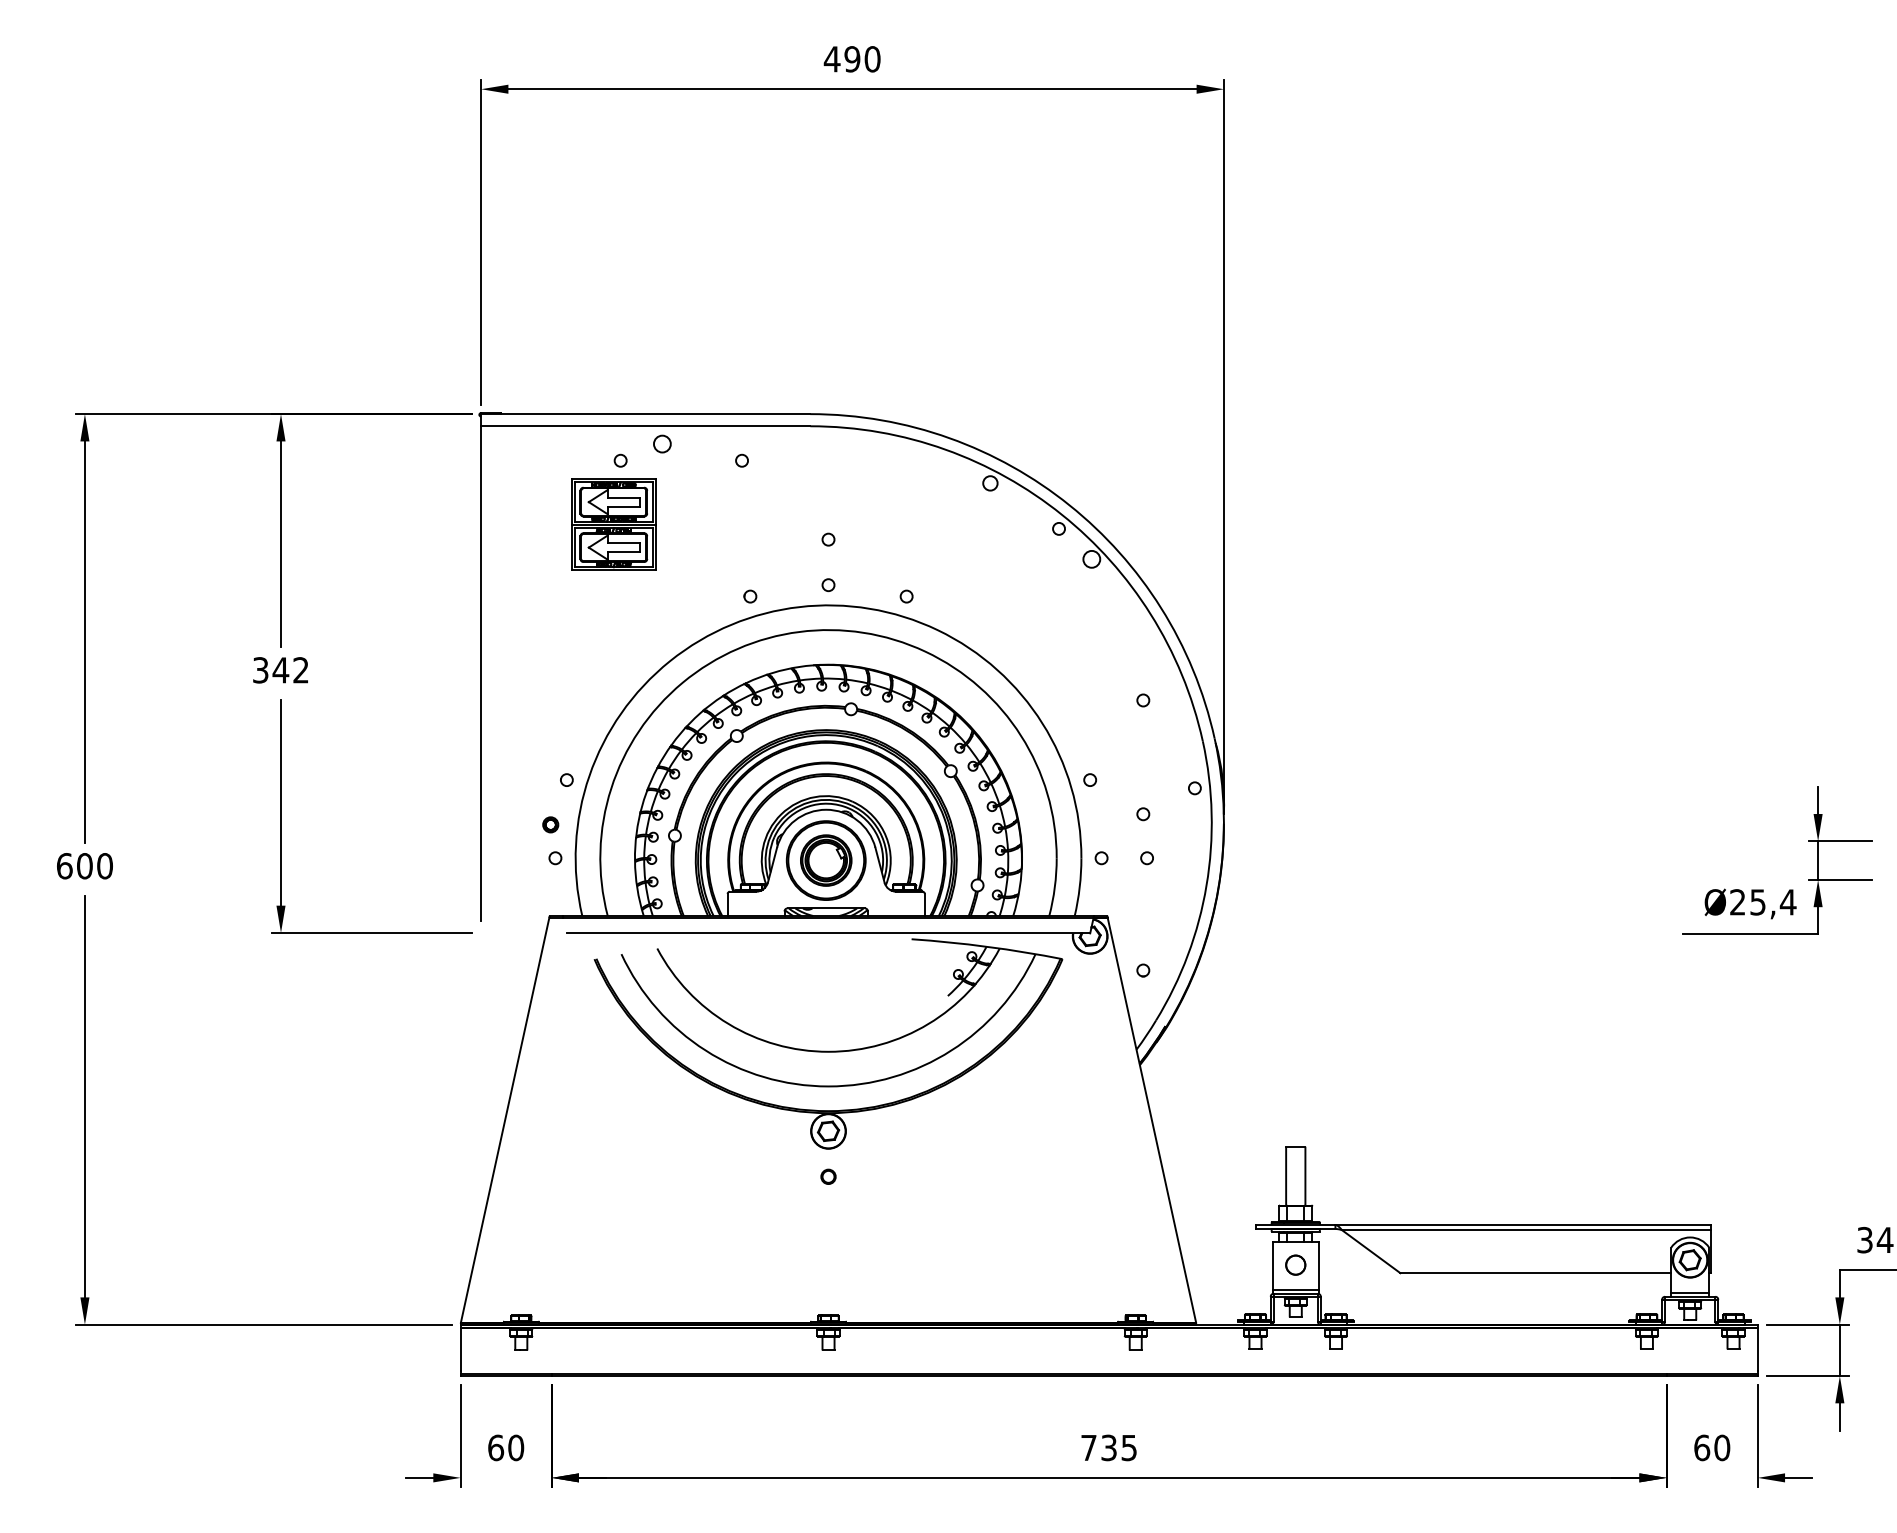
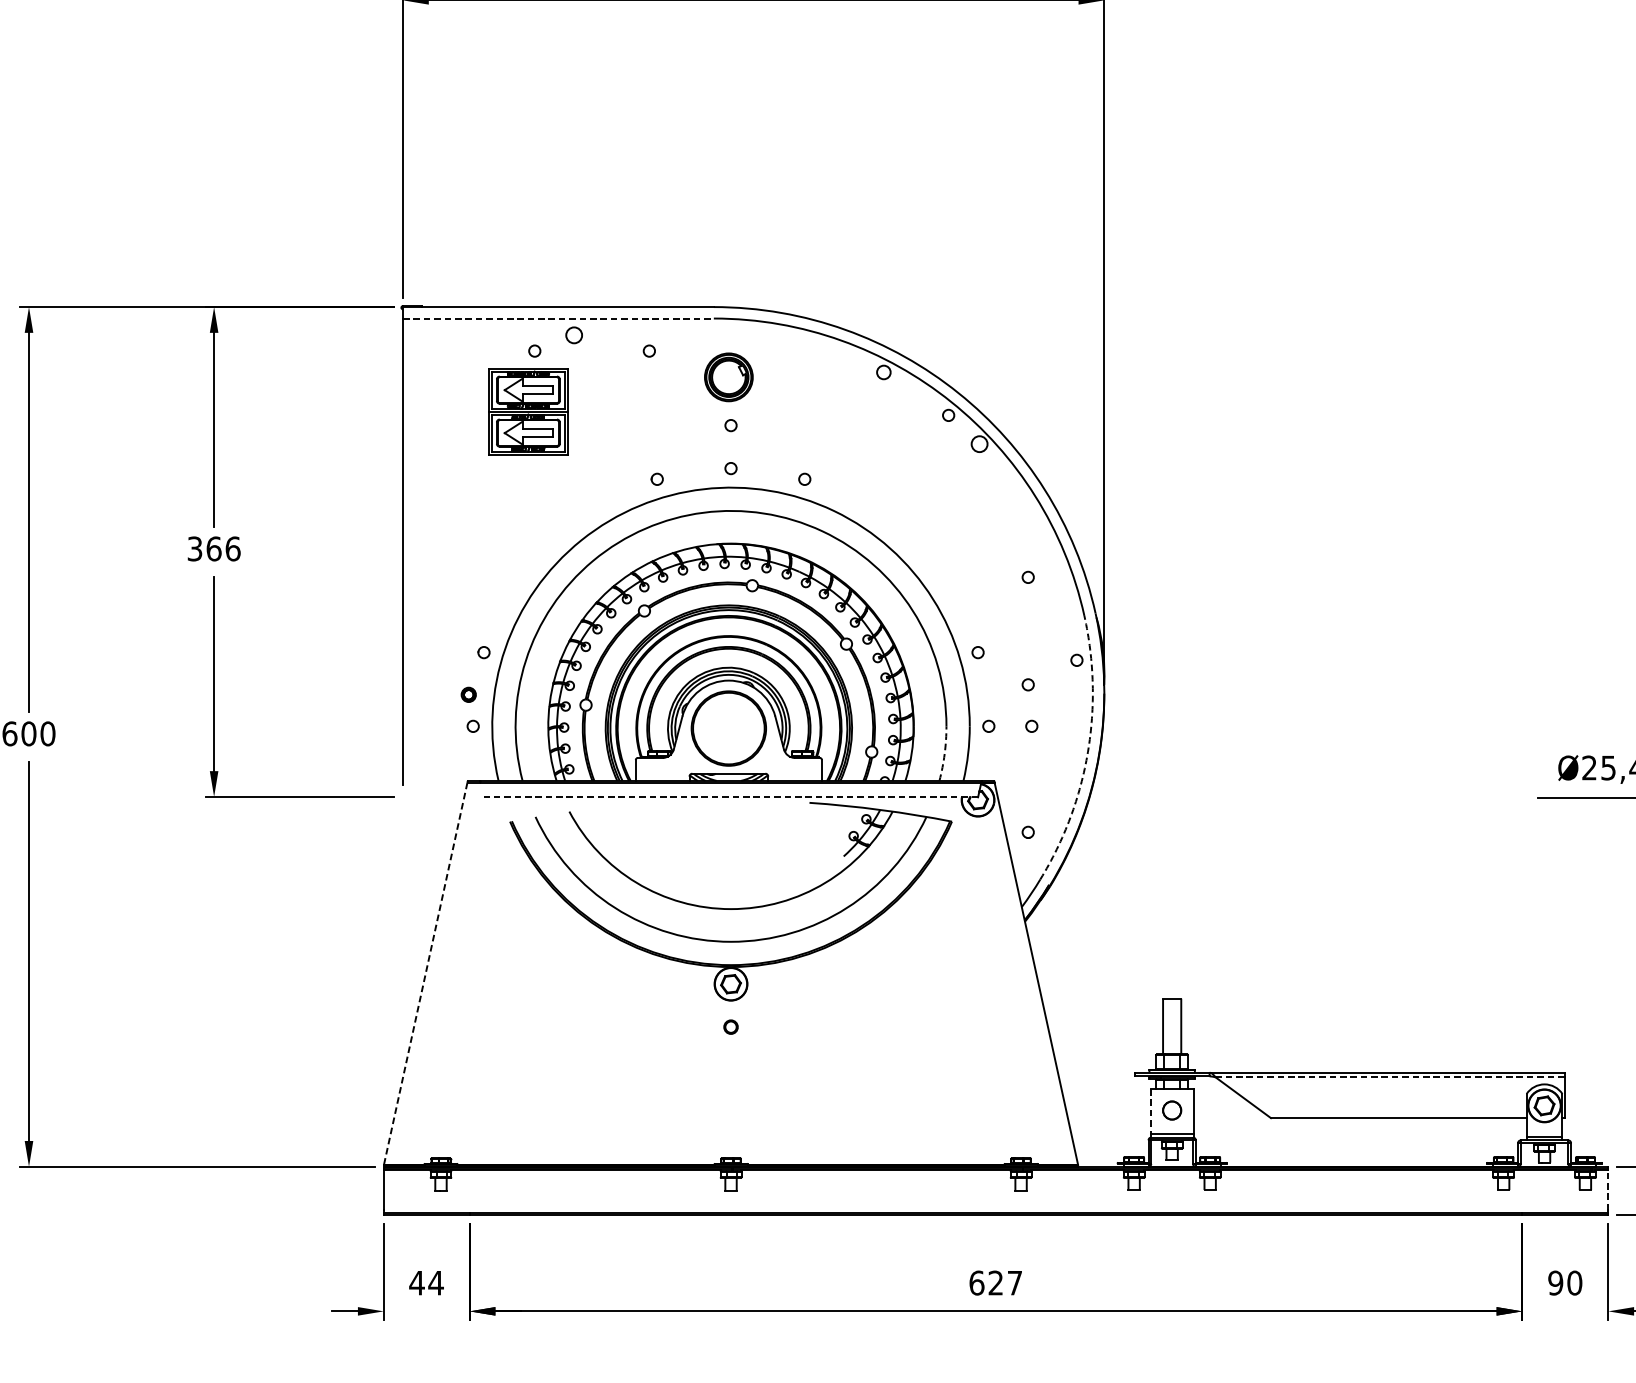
line: (645, 426) -> (558, 318), solid -> dashed
text: (290, 670) -> (223, 549), 342 -> 366
part: (826, 860) -> (729, 377), moved
arc: (1206, 885) -> (1087, 752), solid -> dashed
arc: (1054, 887) -> (944, 753), solid -> dashed
line: (828, 933) -> (731, 797), solid -> dashed
line: (505, 1120) -> (426, 973), solid -> dashed
line: (1526, 1230) -> (1389, 1077), solid -> dashed
line: (1273, 1266) -> (1151, 1111), solid -> dashed
line: (1757, 1349) -> (1608, 1190), solid -> dashed
text: (505, 1447) -> (426, 1282), 60 -> 44
text: (1108, 1447) -> (995, 1282), 735 -> 627
text: (1702, 1447) -> (1556, 1282), 60 -> 90

